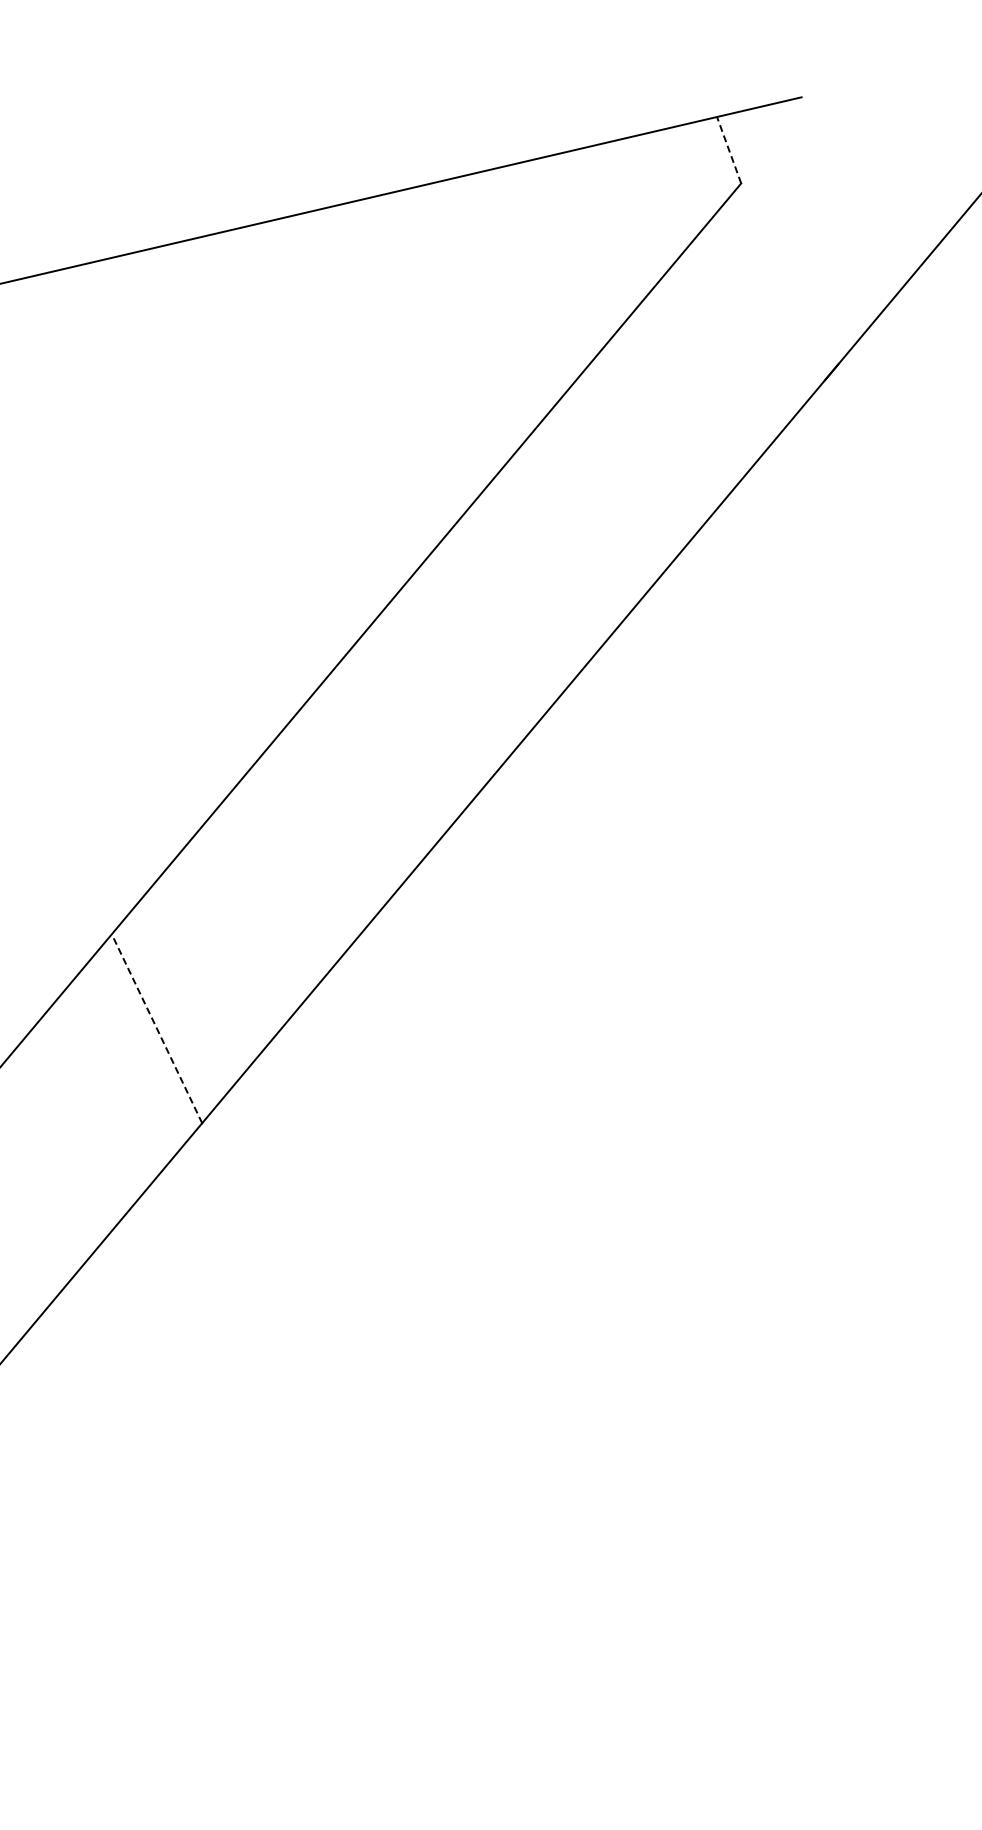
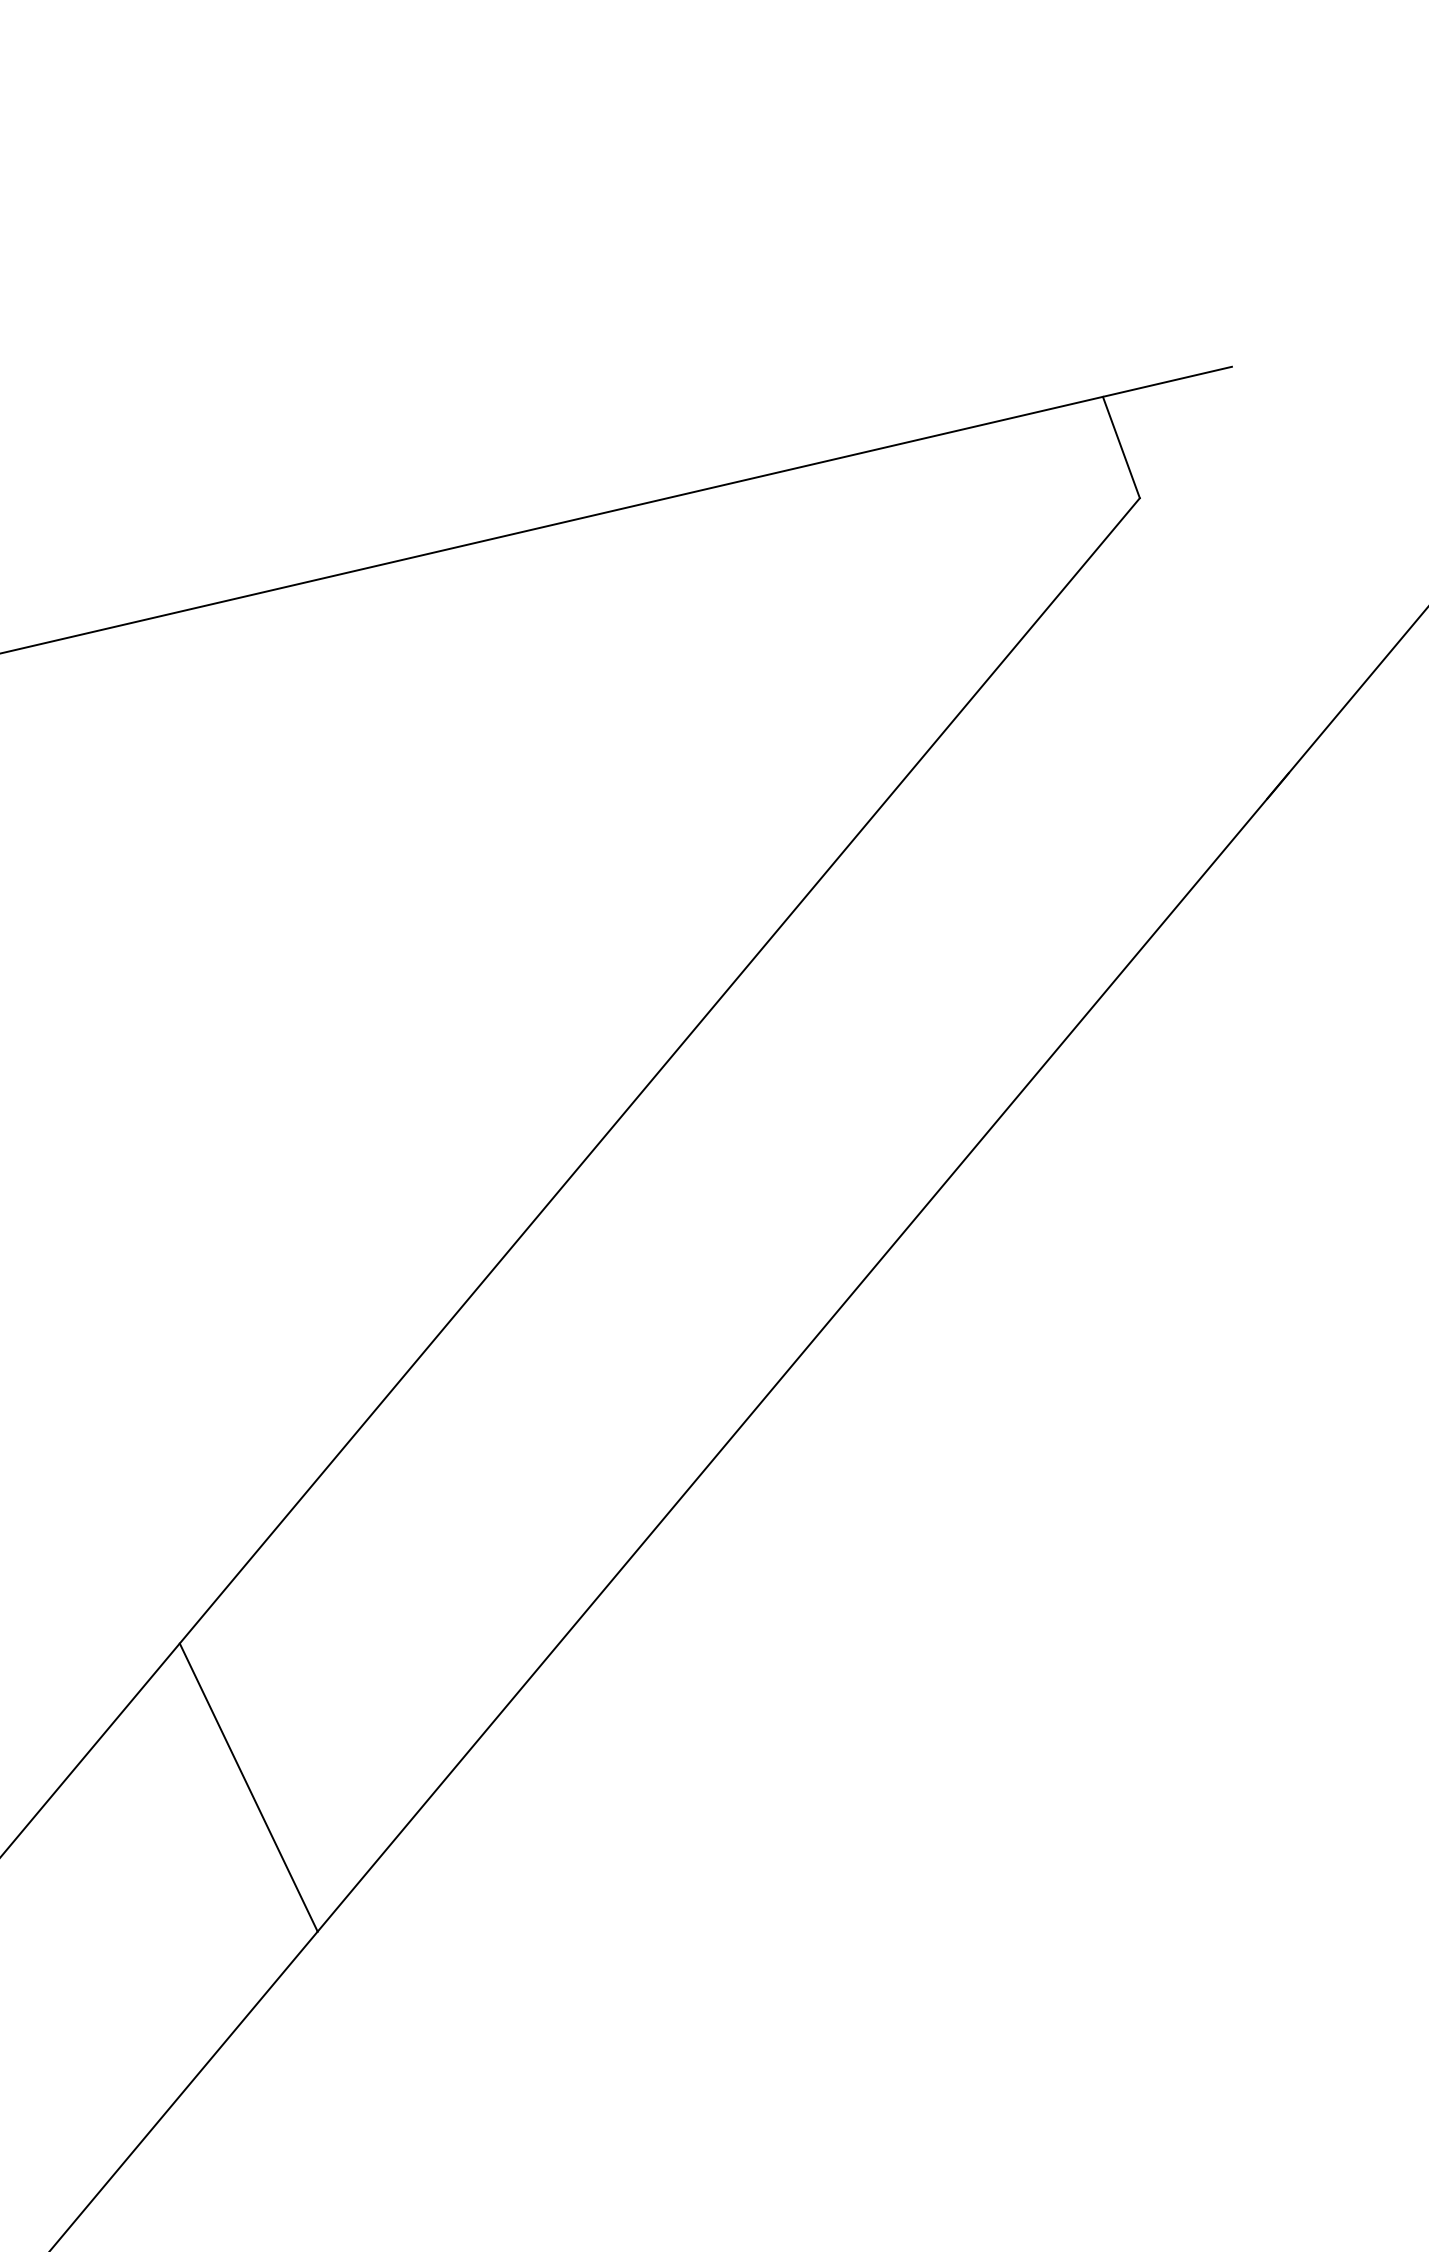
line: (728, 149) -> (1120, 446), dashed -> solid
line: (157, 1028) -> (249, 1787), dashed -> solid

